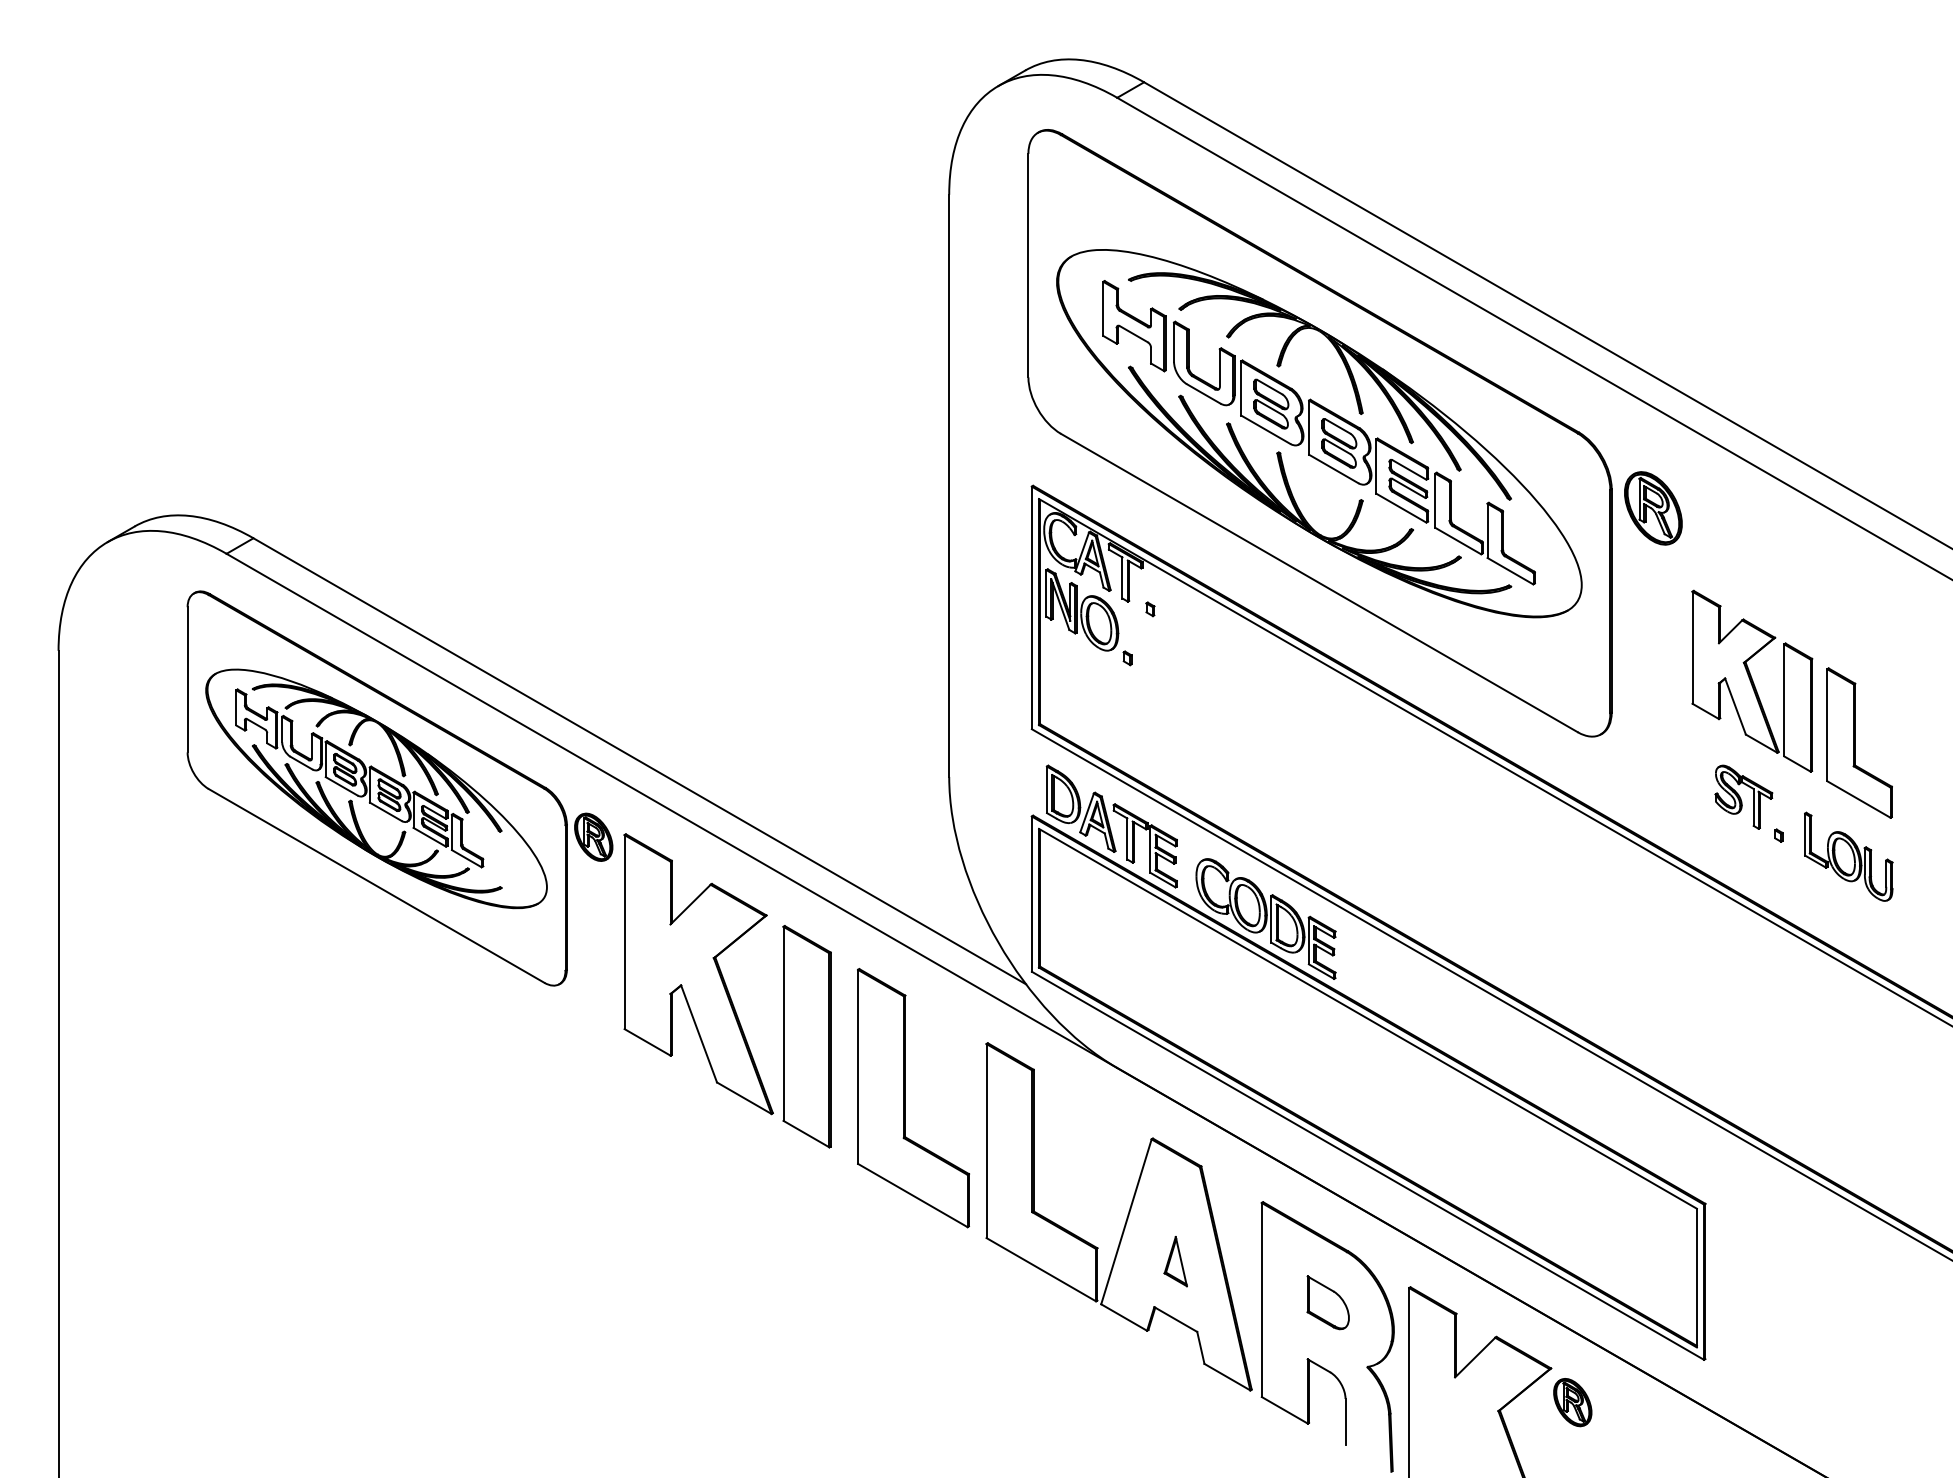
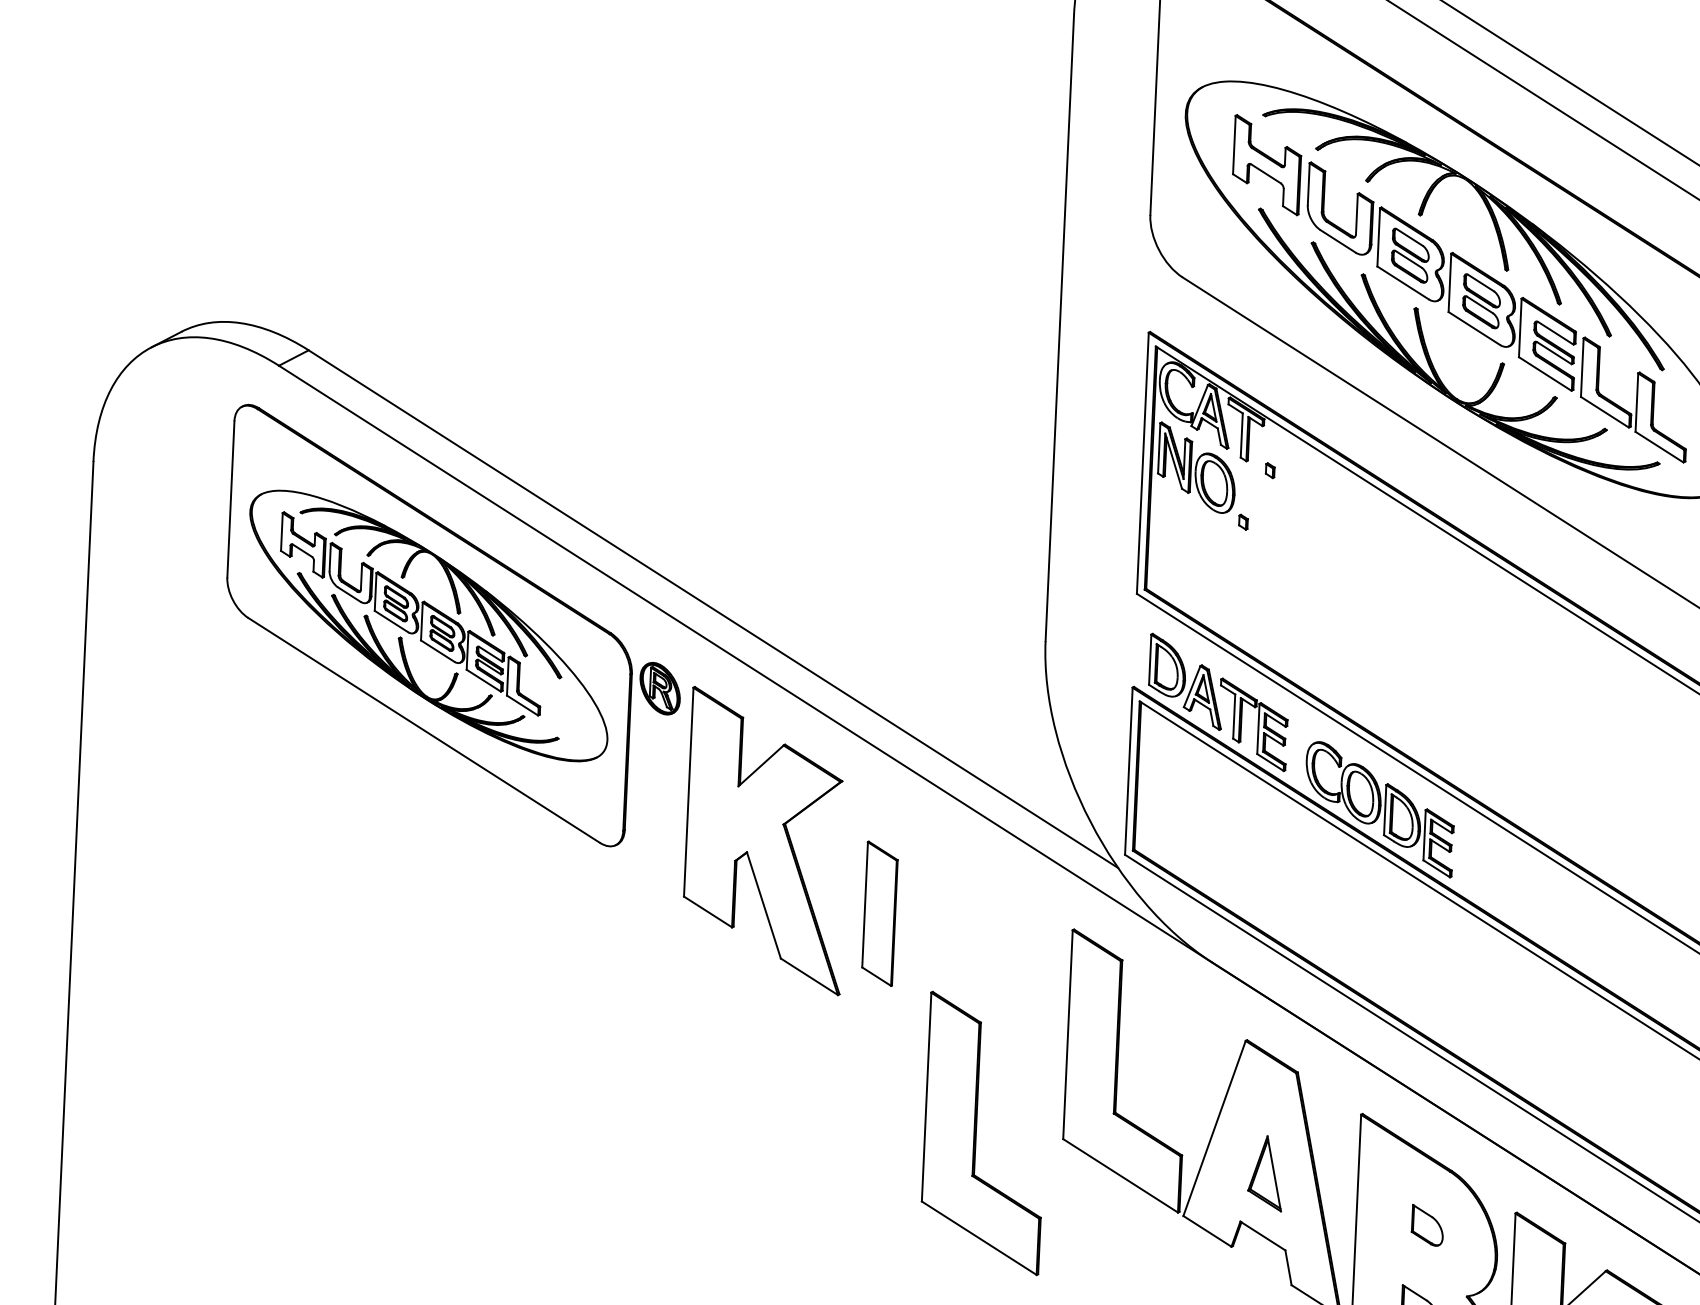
part: (806, 1036) -> (879, 913), size x0.6
part: (905, 1098) -> (976, 1133), moved
part: (1175, 1261) -> (1265, 1173), size x1.4
part: (1327, 1302) -> (1426, 1225), size x0.7

